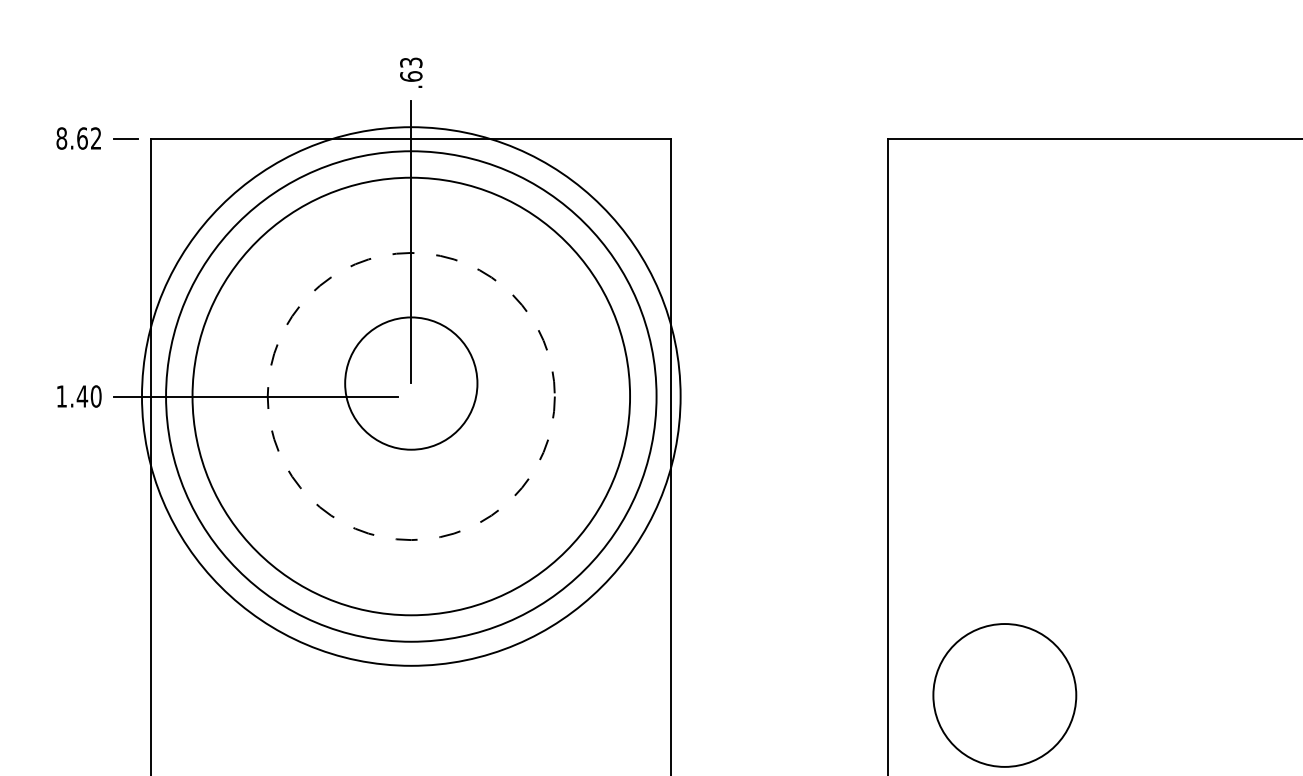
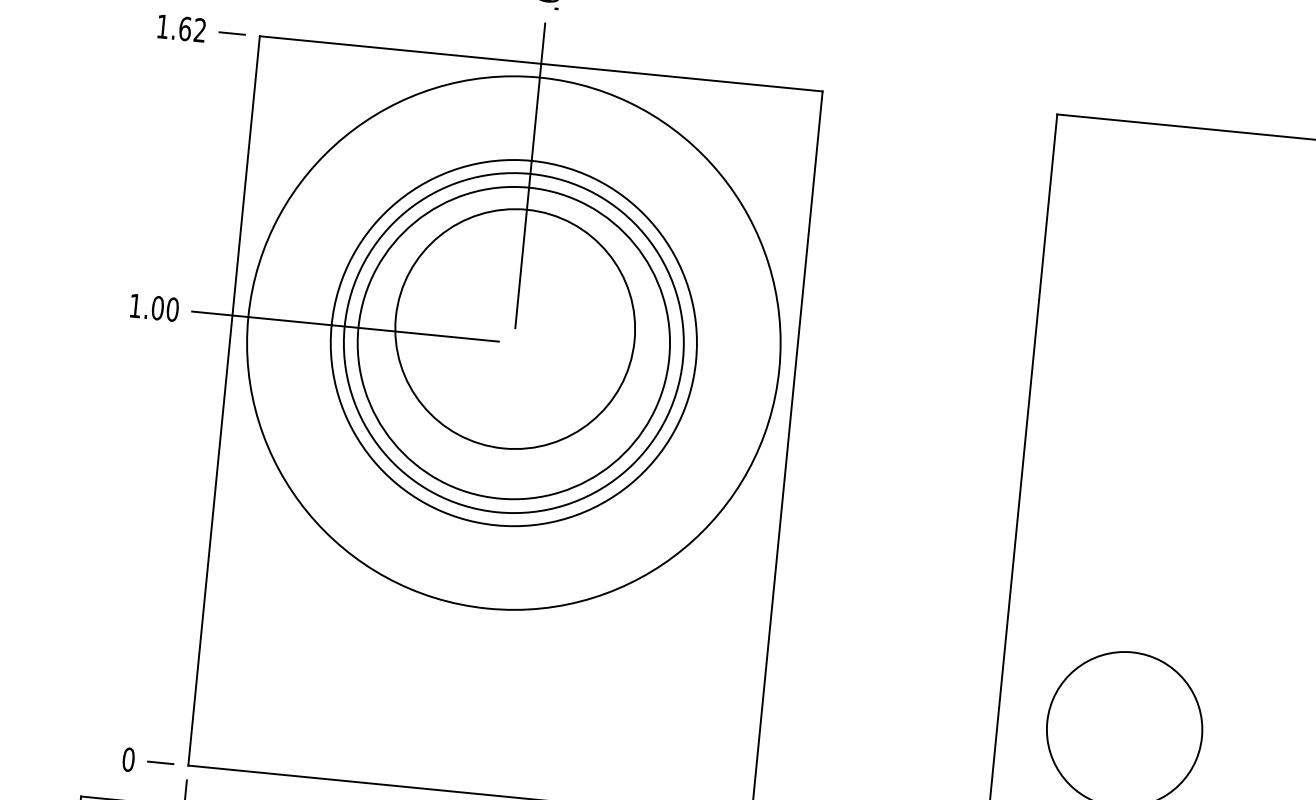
text: (61, 138) -> (162, 26), 8.62 -> 1.62
circle: (411, 383) -> (515, 329), size x1.67
text: (82, 396) -> (157, 308), 1.40 -> 1.00
circle: (410, 396) -> (512, 343), dashed -> solid
circle: (410, 396) -> (512, 343), size x0.62
circle: (411, 396) -> (514, 343), size x0.71

